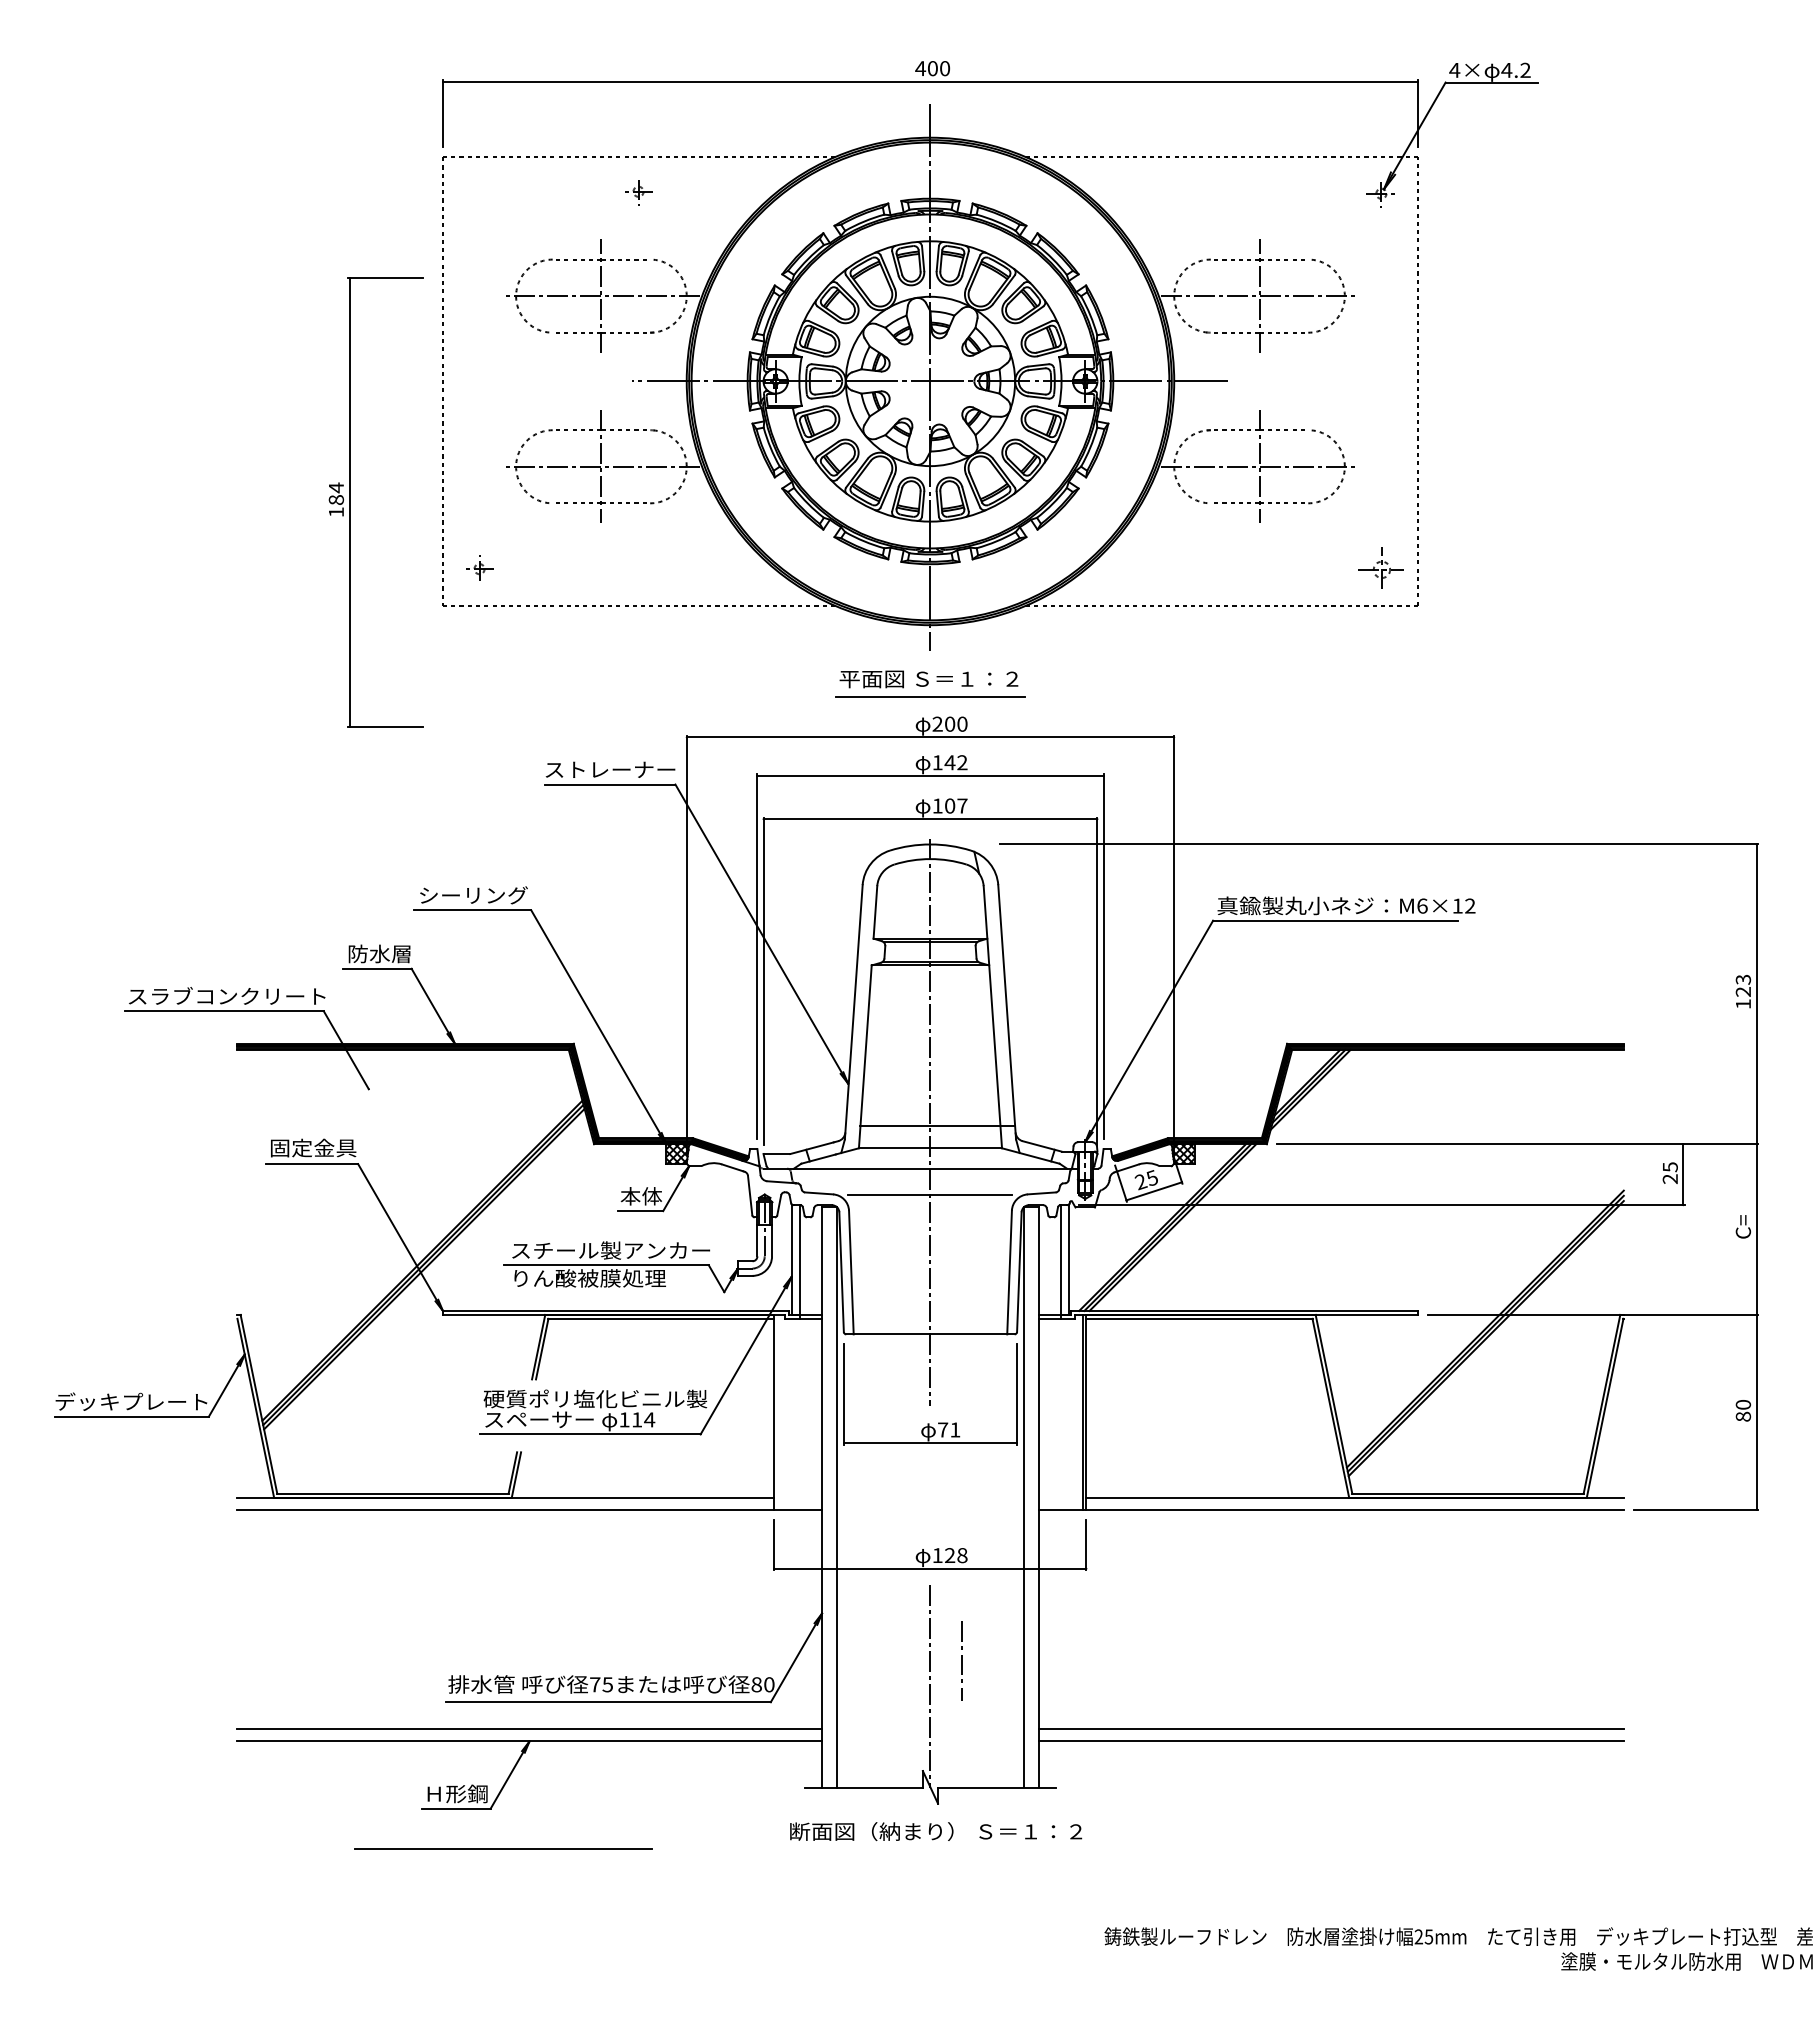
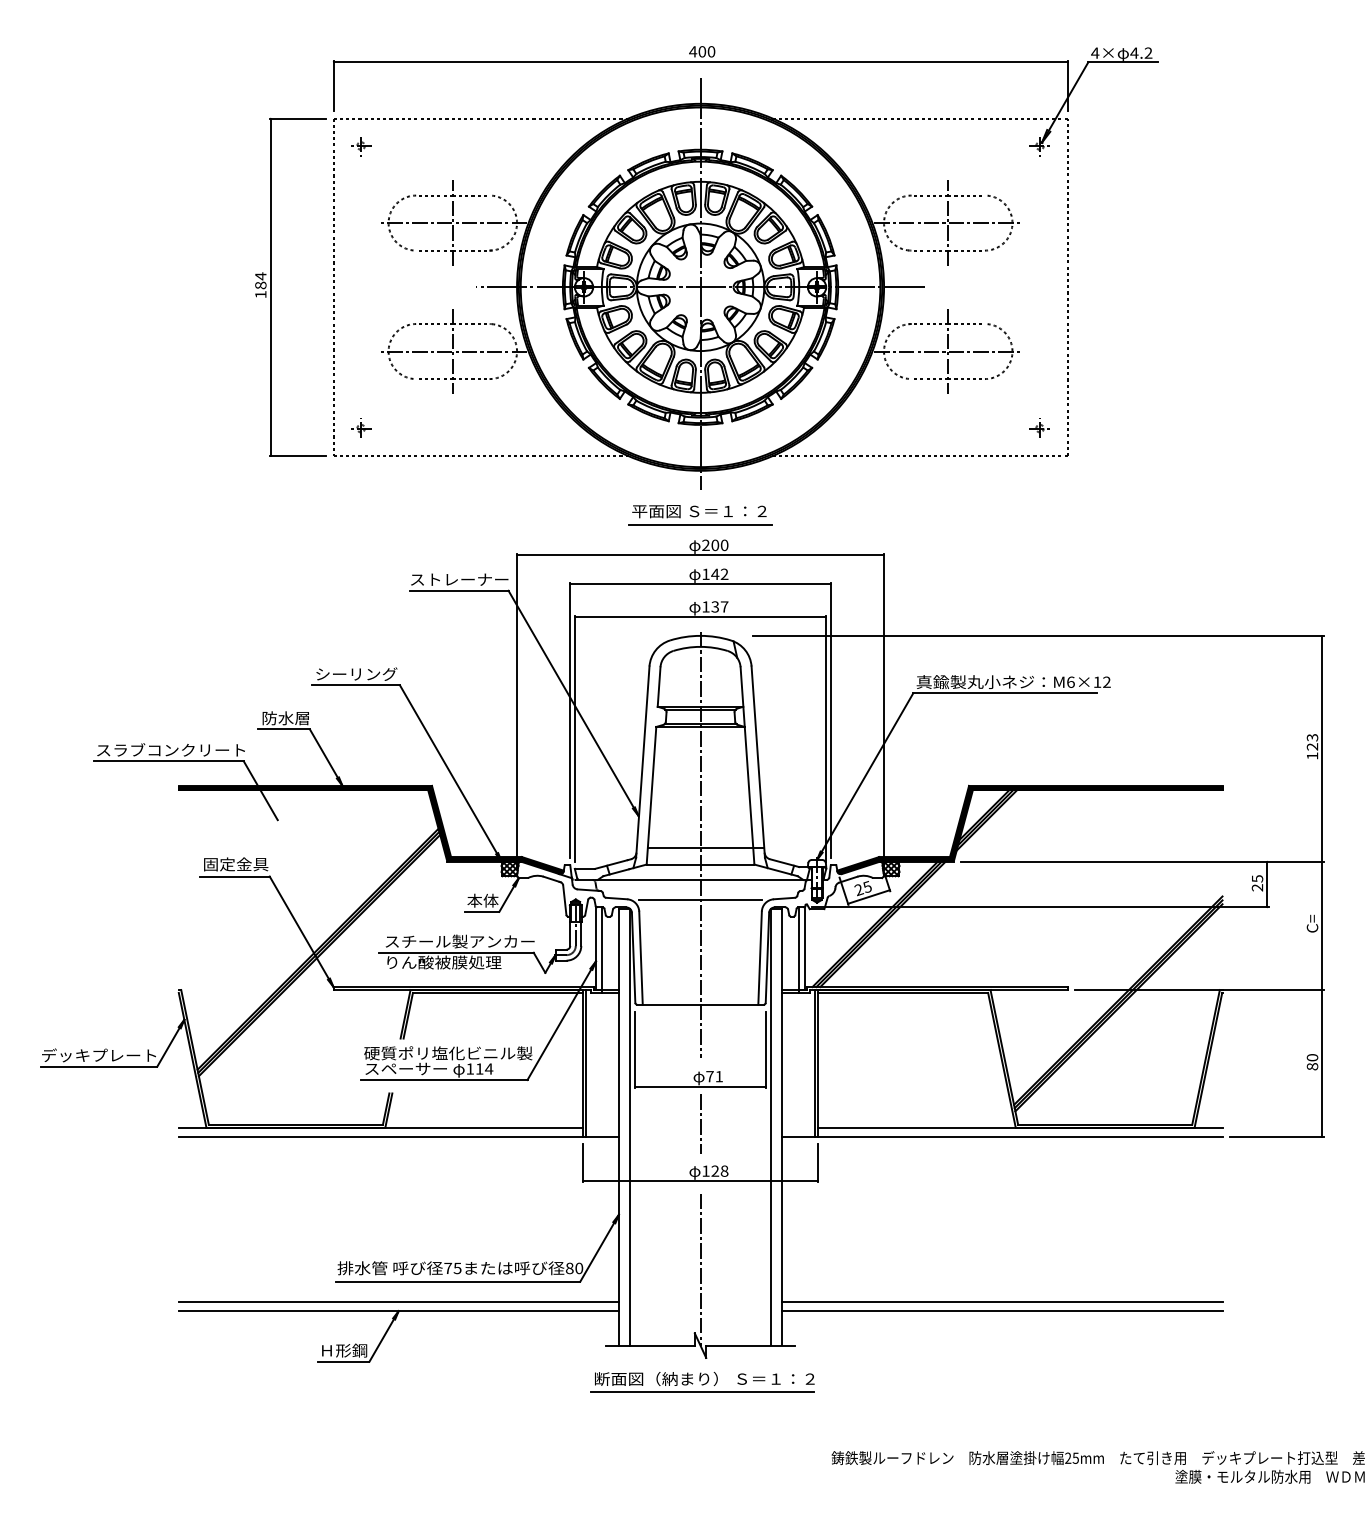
part: (638, 192) -> (361, 146), moved
part: (350, 502) -> (271, 287), moved
part: (1380, 567) -> (1039, 427), size x0.62
text: (949, 805) -> (714, 606), 107 -> 137
line: (778, 1411) -> (586, 1062), added
line: (961, 1660) -> (699, 1123), moved
line: (503, 1848) -> (702, 1391), moved

